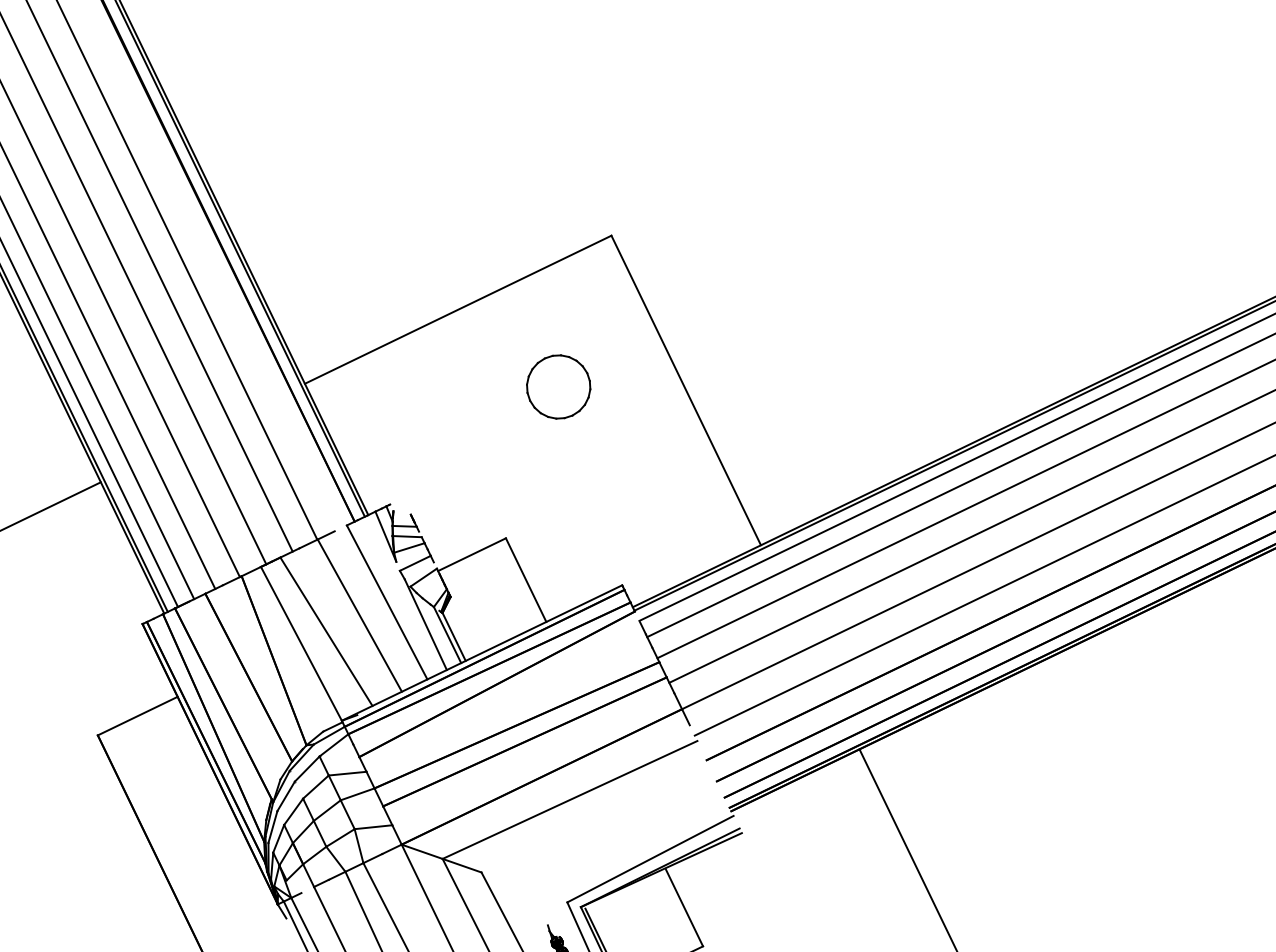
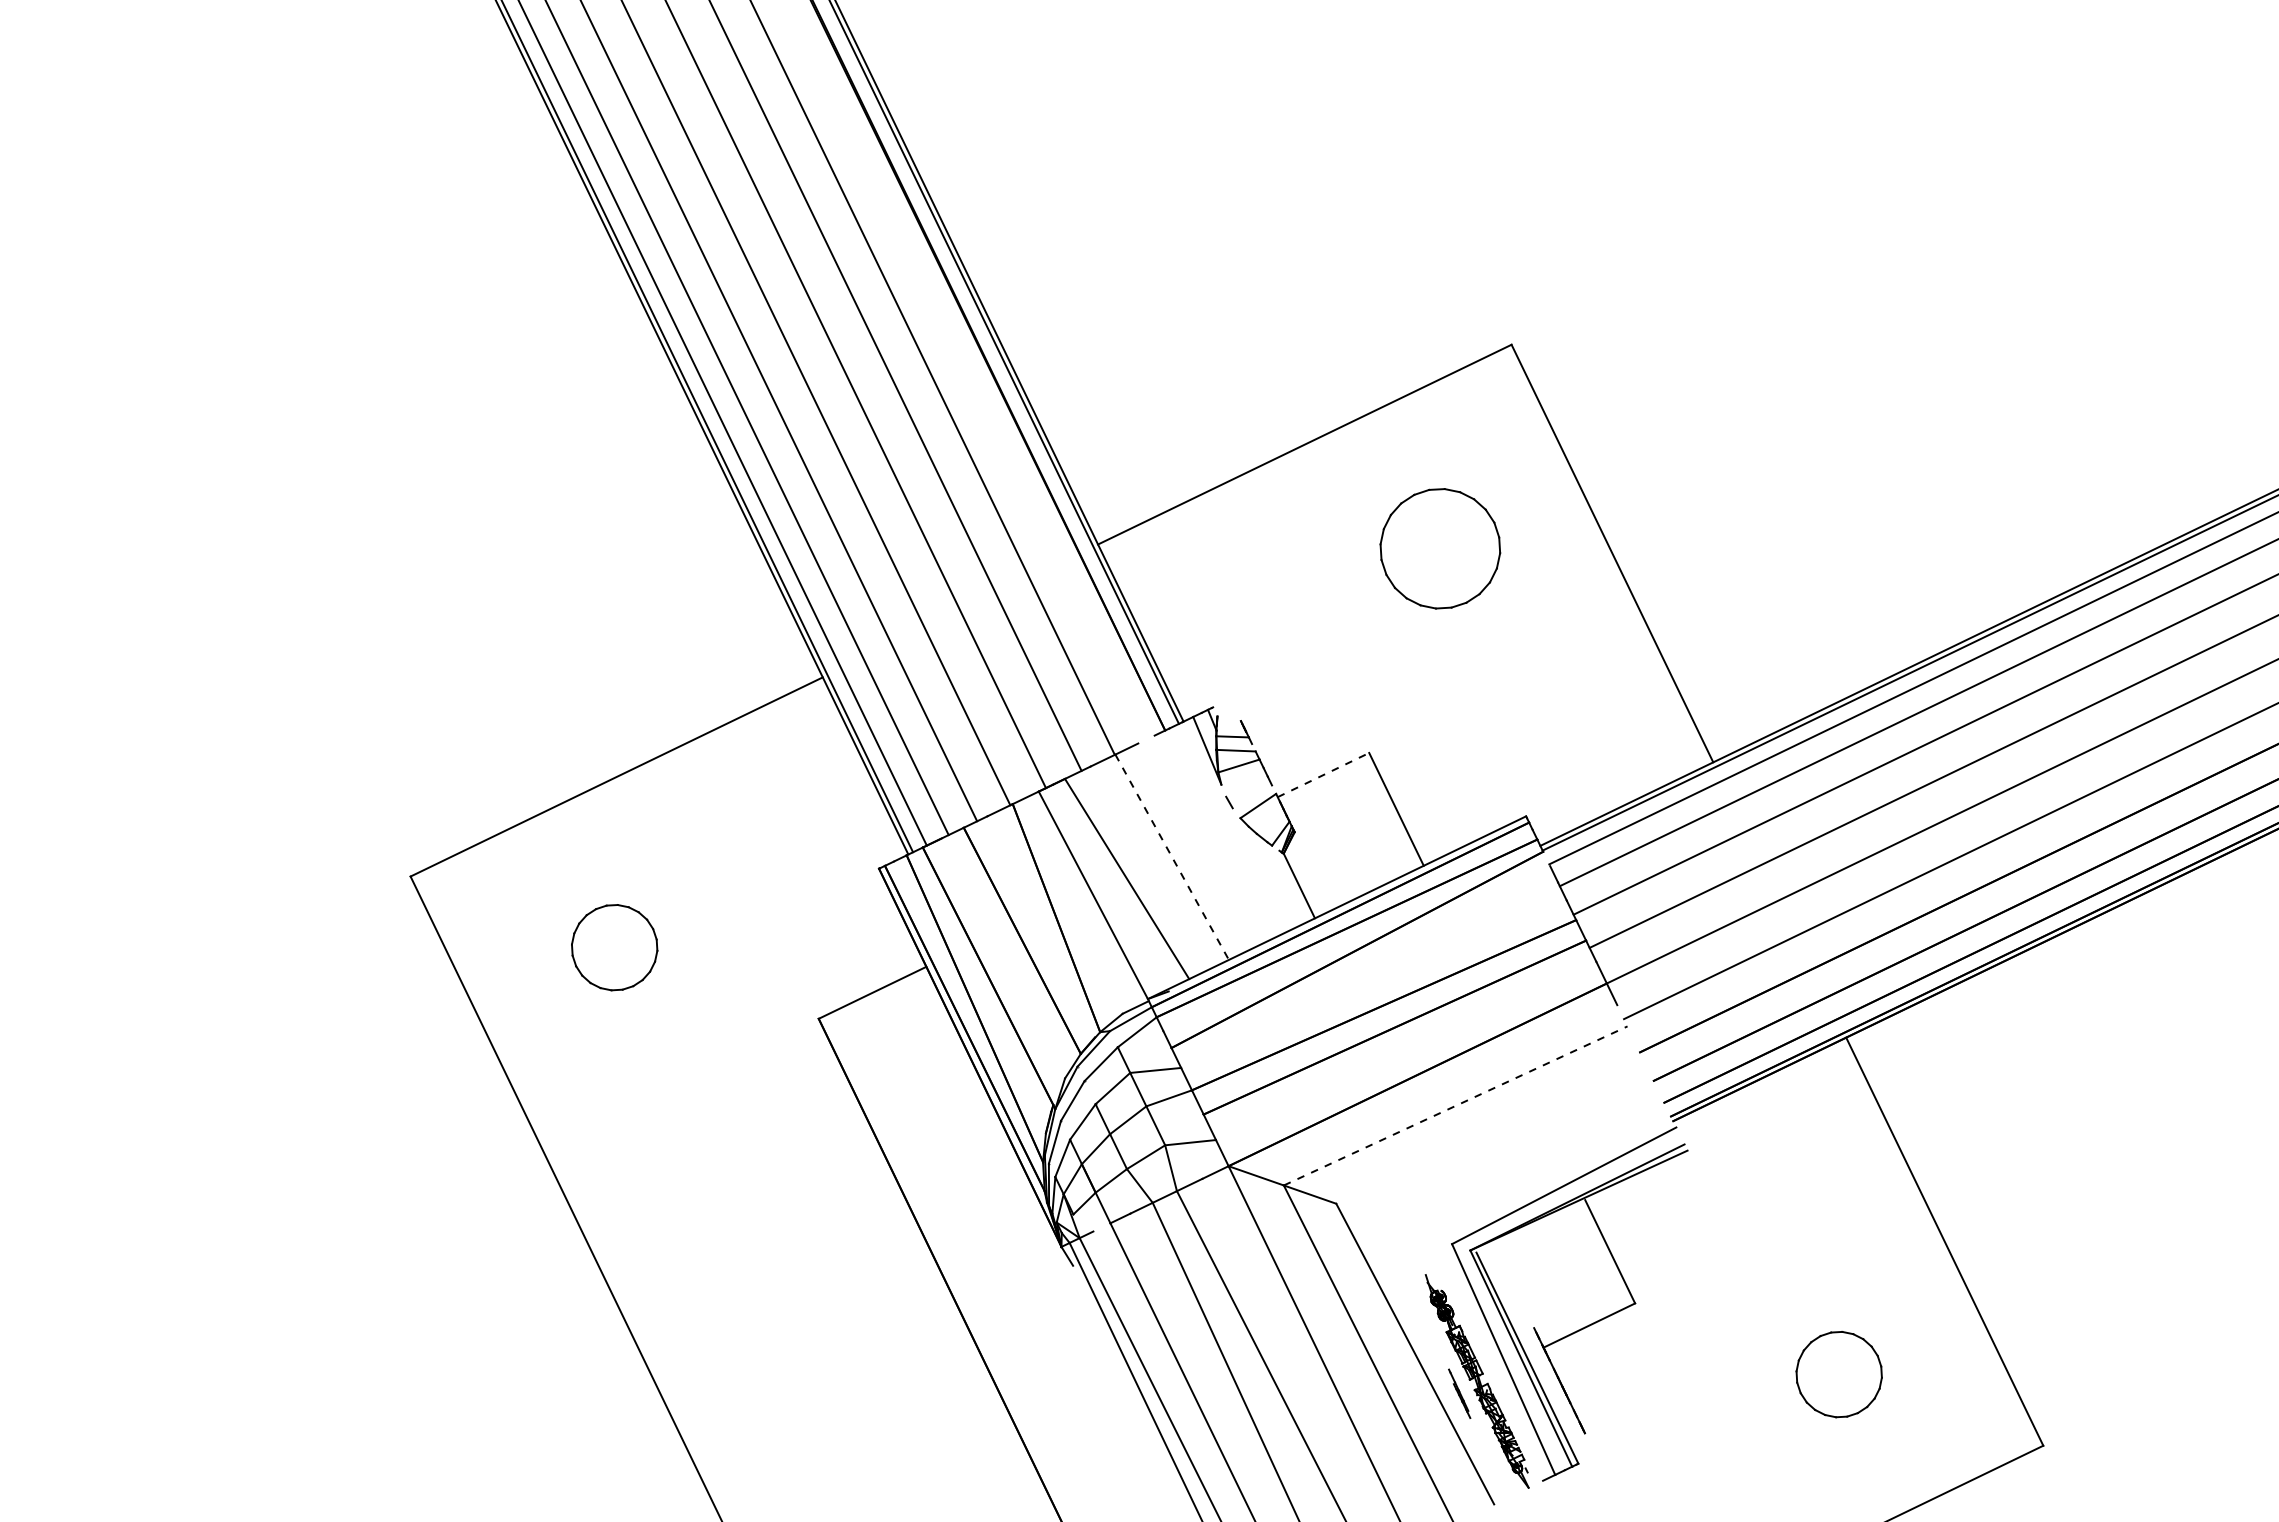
part: (558, 386) -> (1440, 548), size x1.4
line: (472, 555) -> (1323, 775), solid -> dashed
line: (414, 563) -> (1246, 786), removed
line: (386, 602) -> (1208, 839), removed
line: (360, 615) -> (1172, 857), solid -> dashed
line: (425, 624) -> (1260, 869), removed
line: (447, 635) -> (1290, 883), removed
line: (570, 799) -> (1456, 1105), solid -> dashed

